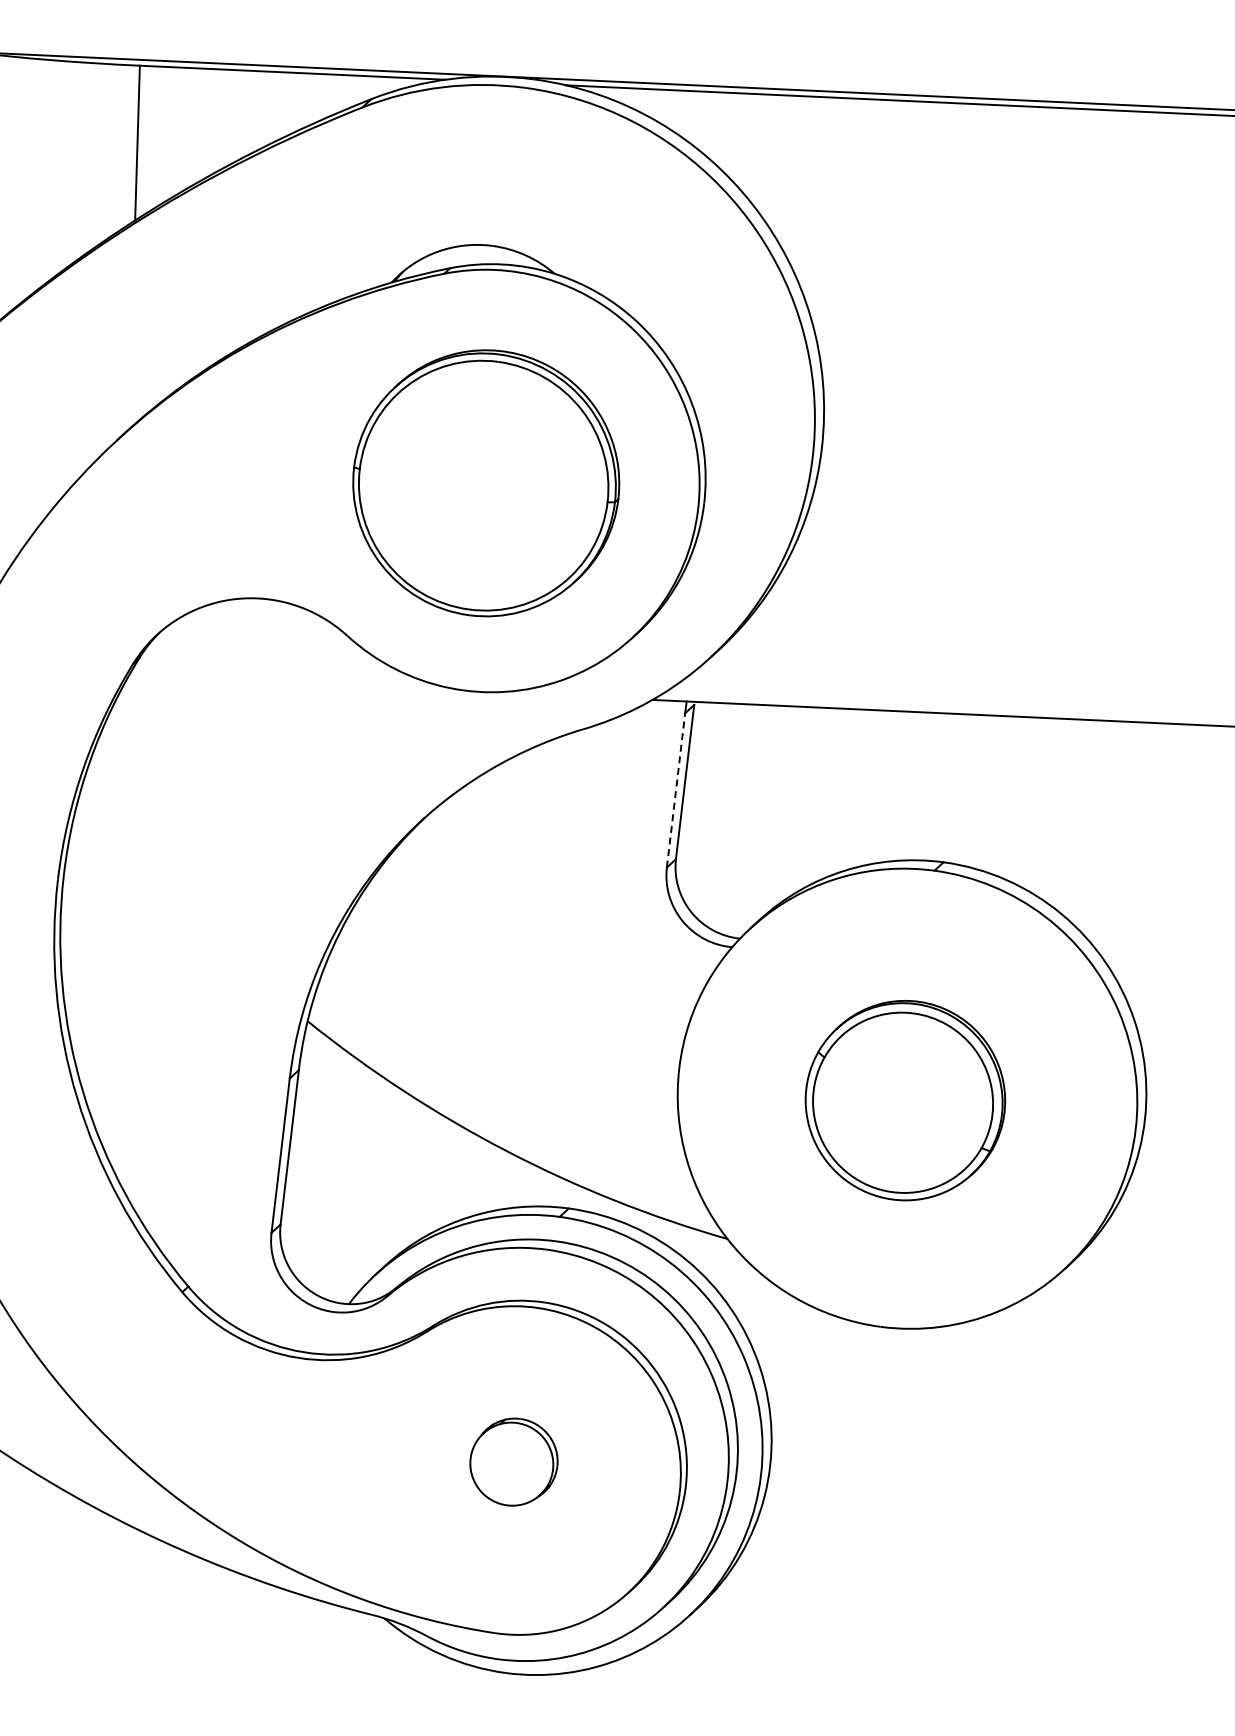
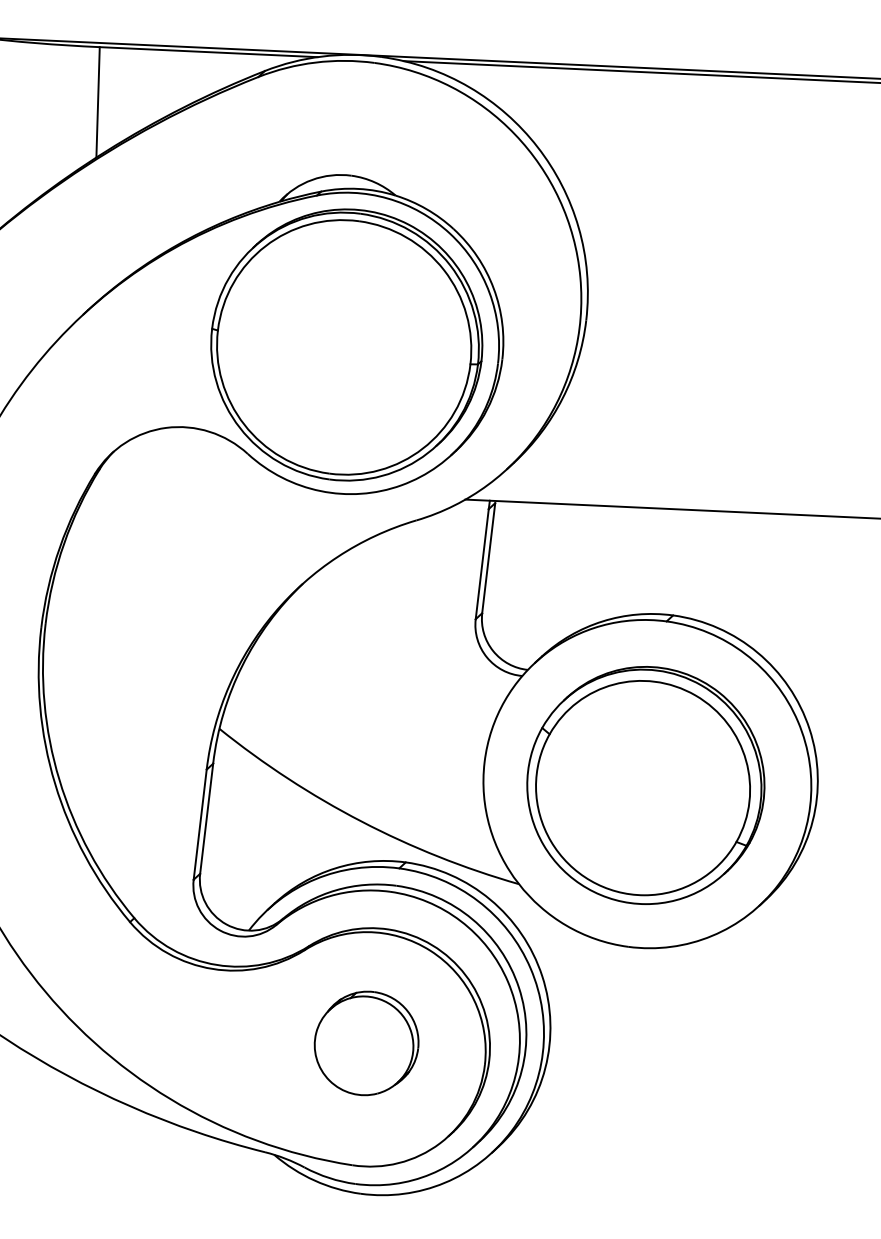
part: (486, 483) -> (347, 345), size x1.43
line: (676, 790) -> (482, 564), dashed -> solid
part: (905, 1100) -> (645, 785), size x1.67
part: (513, 1461) -> (366, 1042), size x1.67

